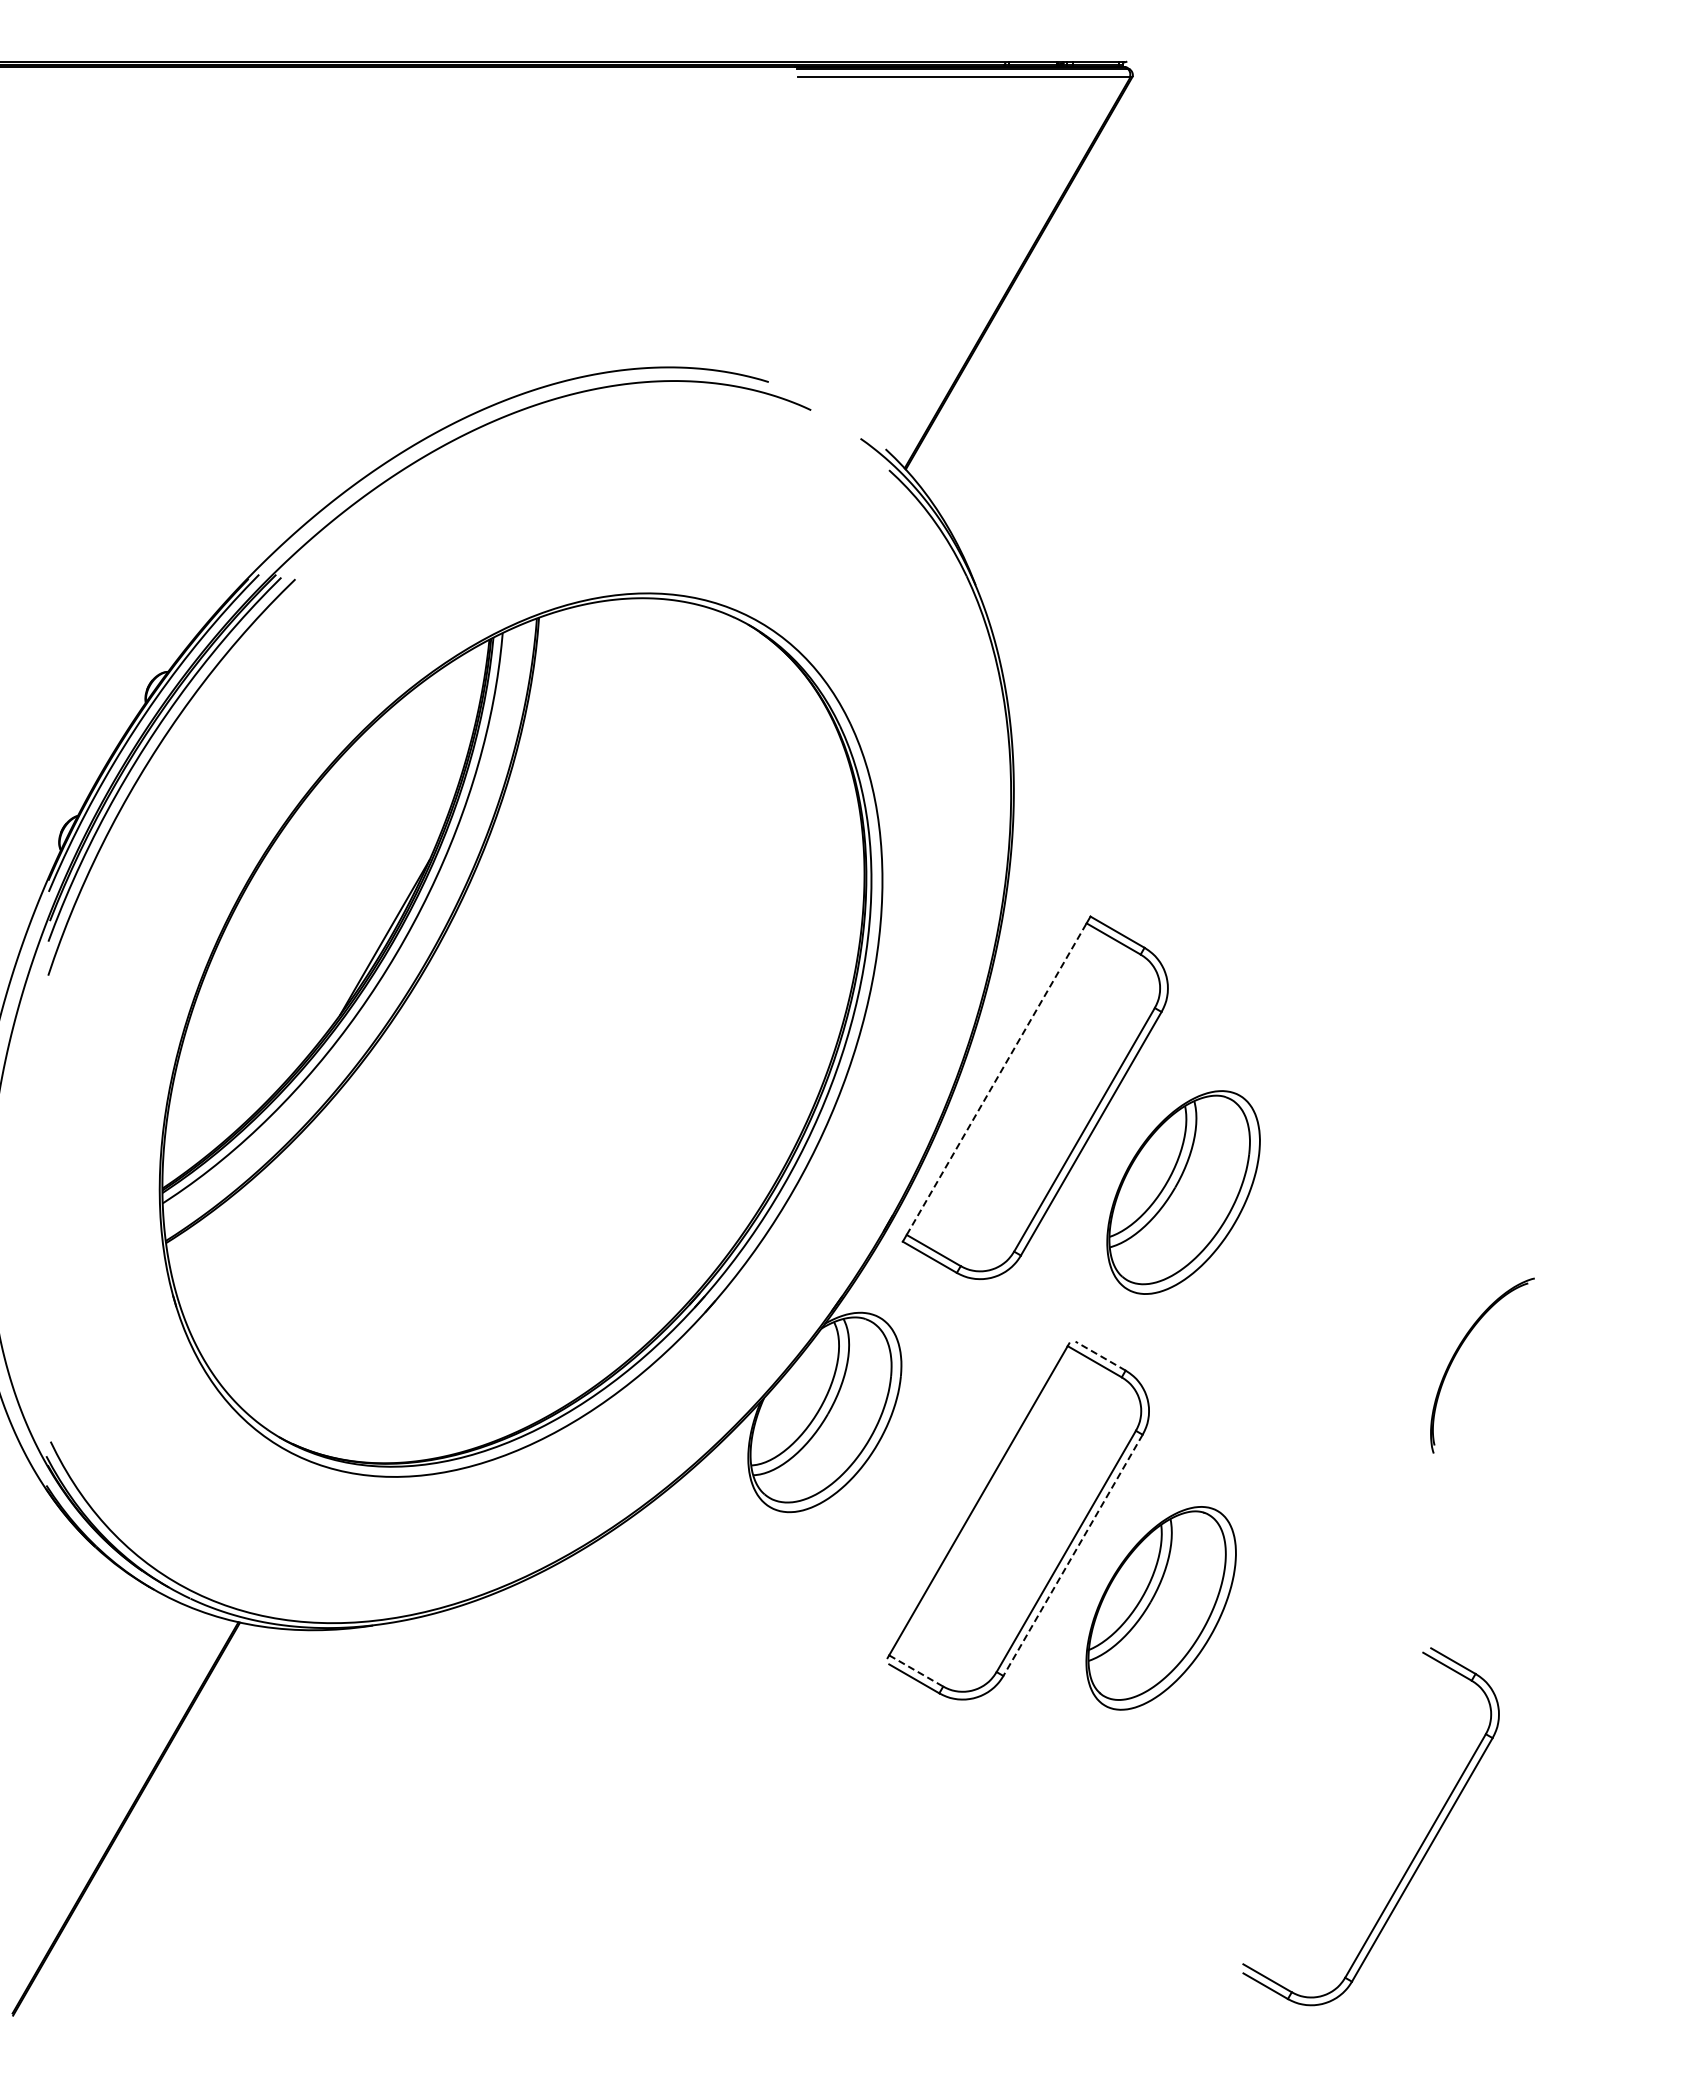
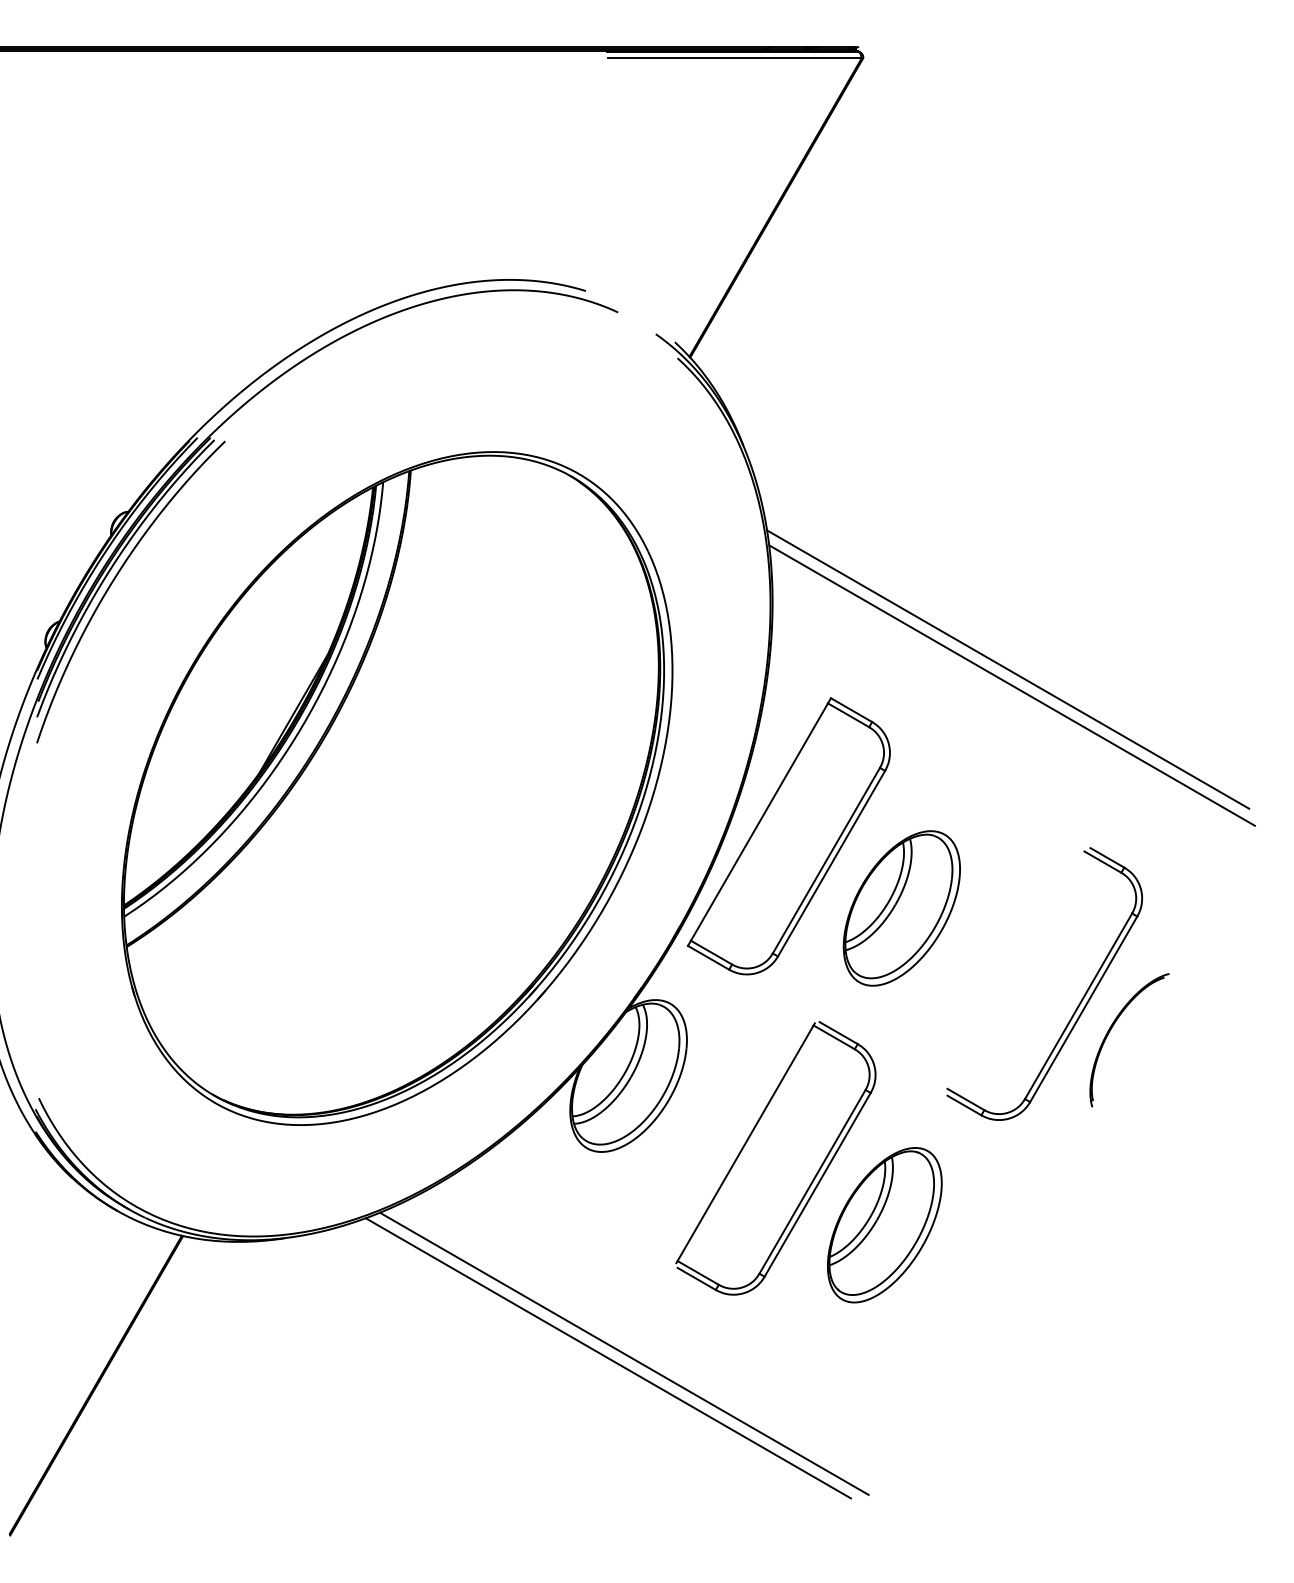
line: (1322, 878) -> (1007, 669), added
line: (1328, 899) -> (1012, 685), added
line: (996, 1079) -> (759, 822), dashed -> solid
line: (1100, 1356) -> (838, 1033), dashed -> solid
line: (1072, 1555) -> (817, 1184), dashed -> solid
line: (916, 1671) -> (698, 1273), dashed -> solid
line: (819, 1777) -> (624, 1354), added
line: (797, 1782) -> (607, 1357), added
part: (1415, 1853) -> (1078, 1004), moved

